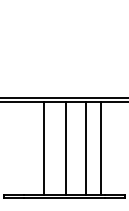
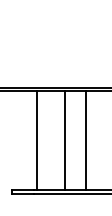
line: (43, 148) -> (36, 140), moved
line: (65, 148) -> (65, 140), moved
line: (85, 148) -> (86, 140), moved

